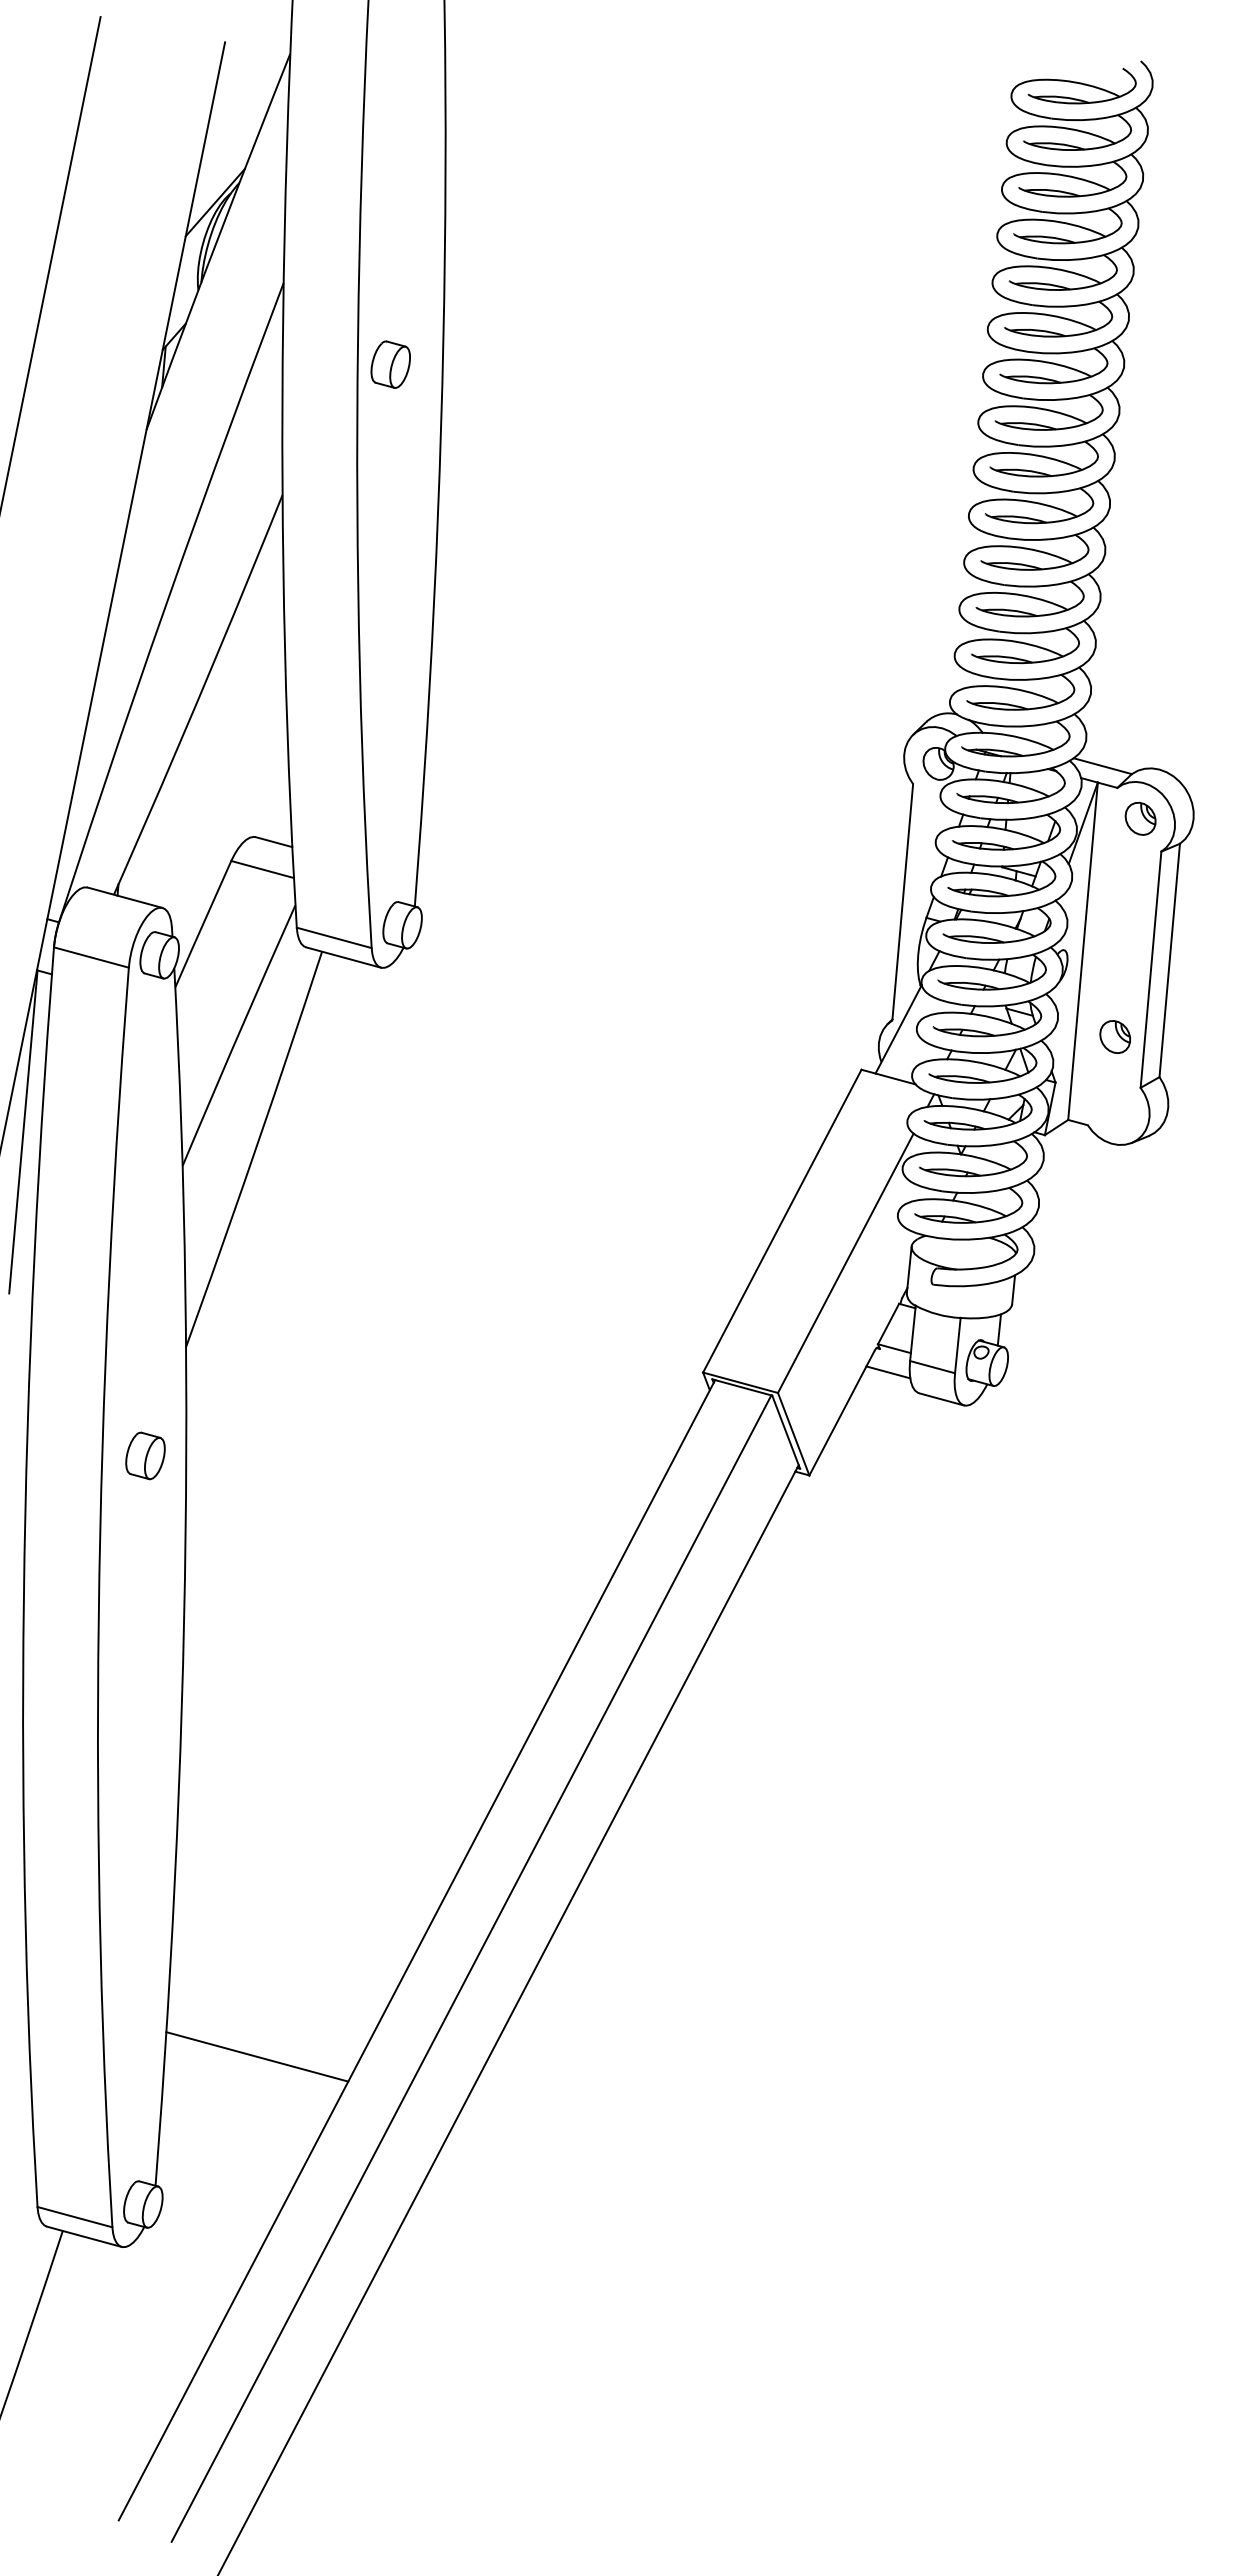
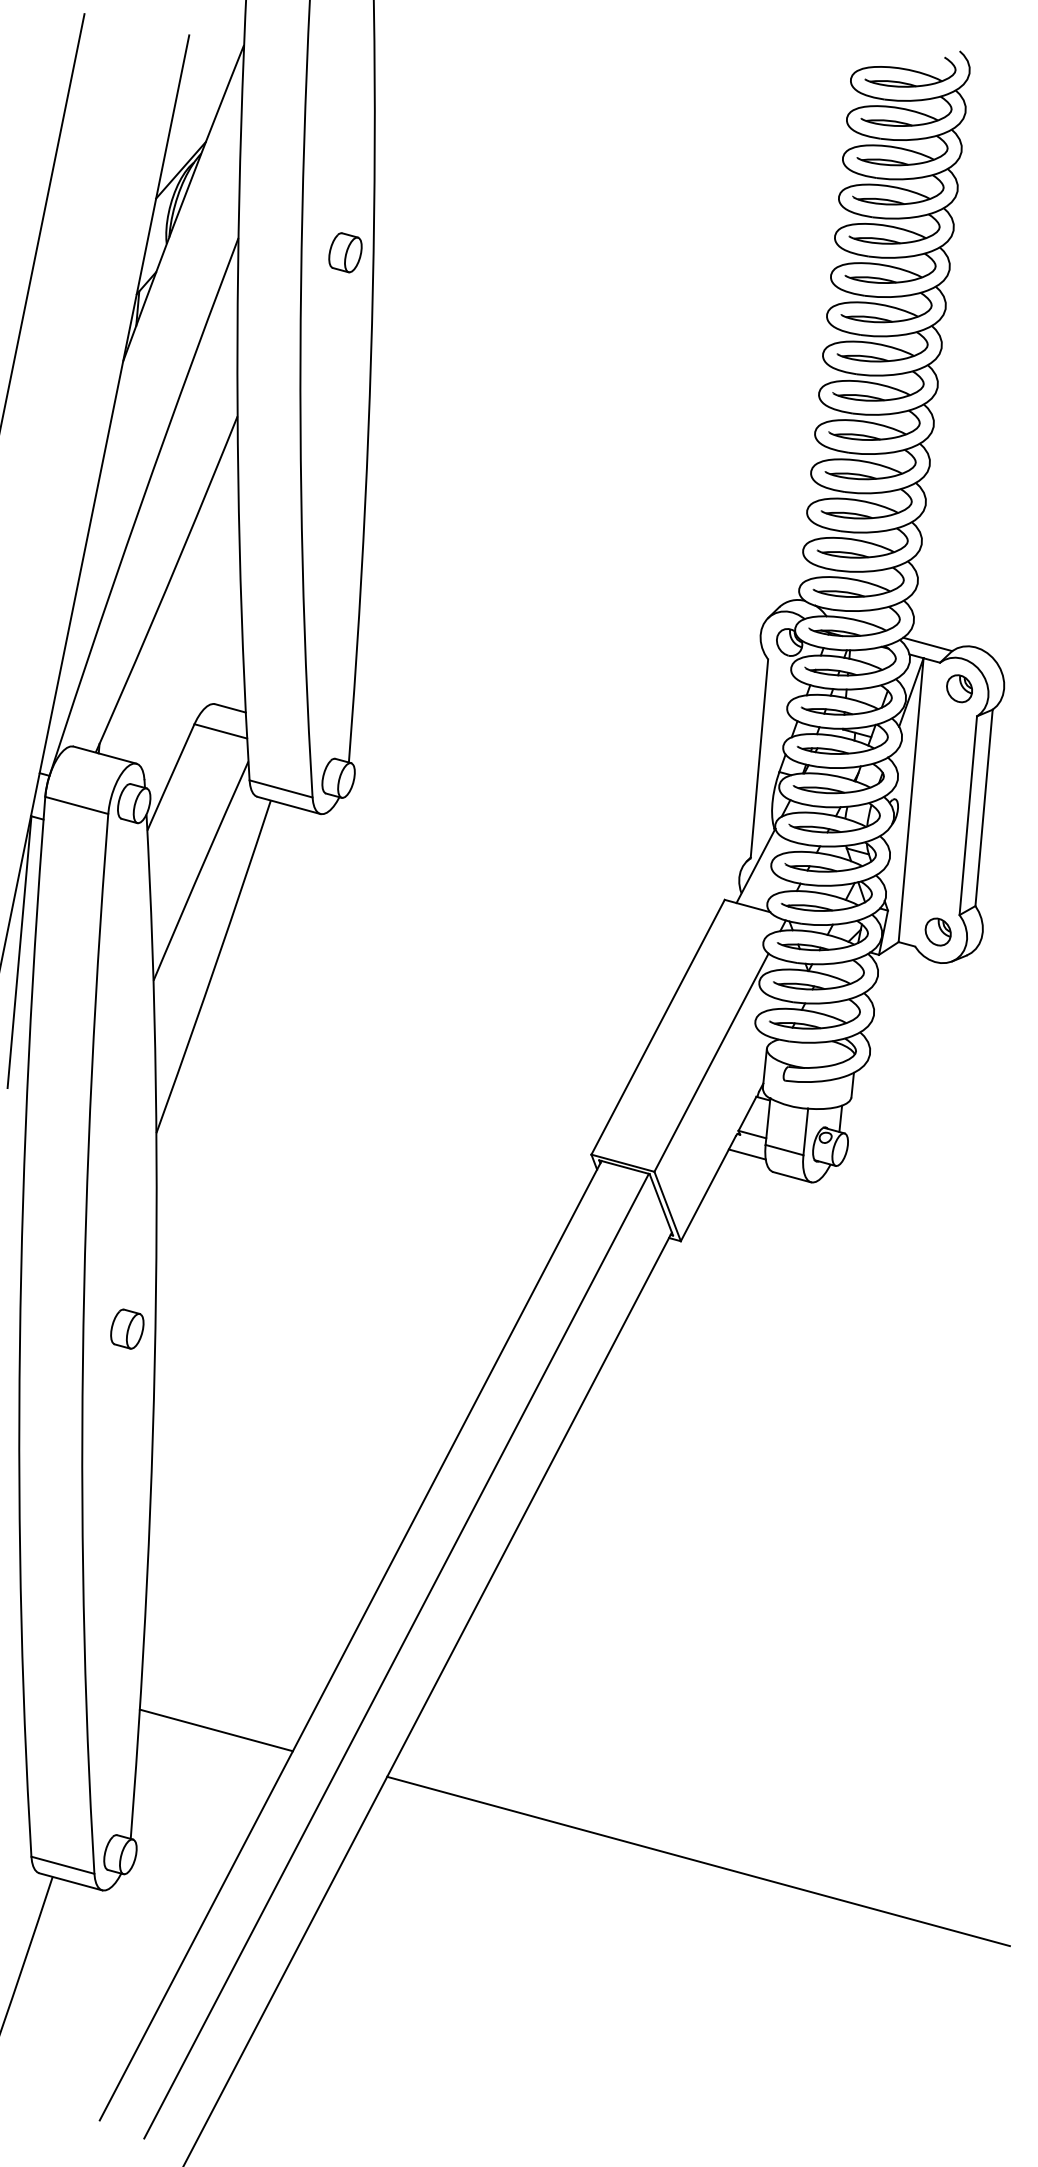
part: (390, 364) -> (345, 252), moved
part: (1114, 1036) -> (937, 931), moved
part: (145, 1455) -> (127, 1328), moved
line: (830, 2212) -> (698, 1861), added

